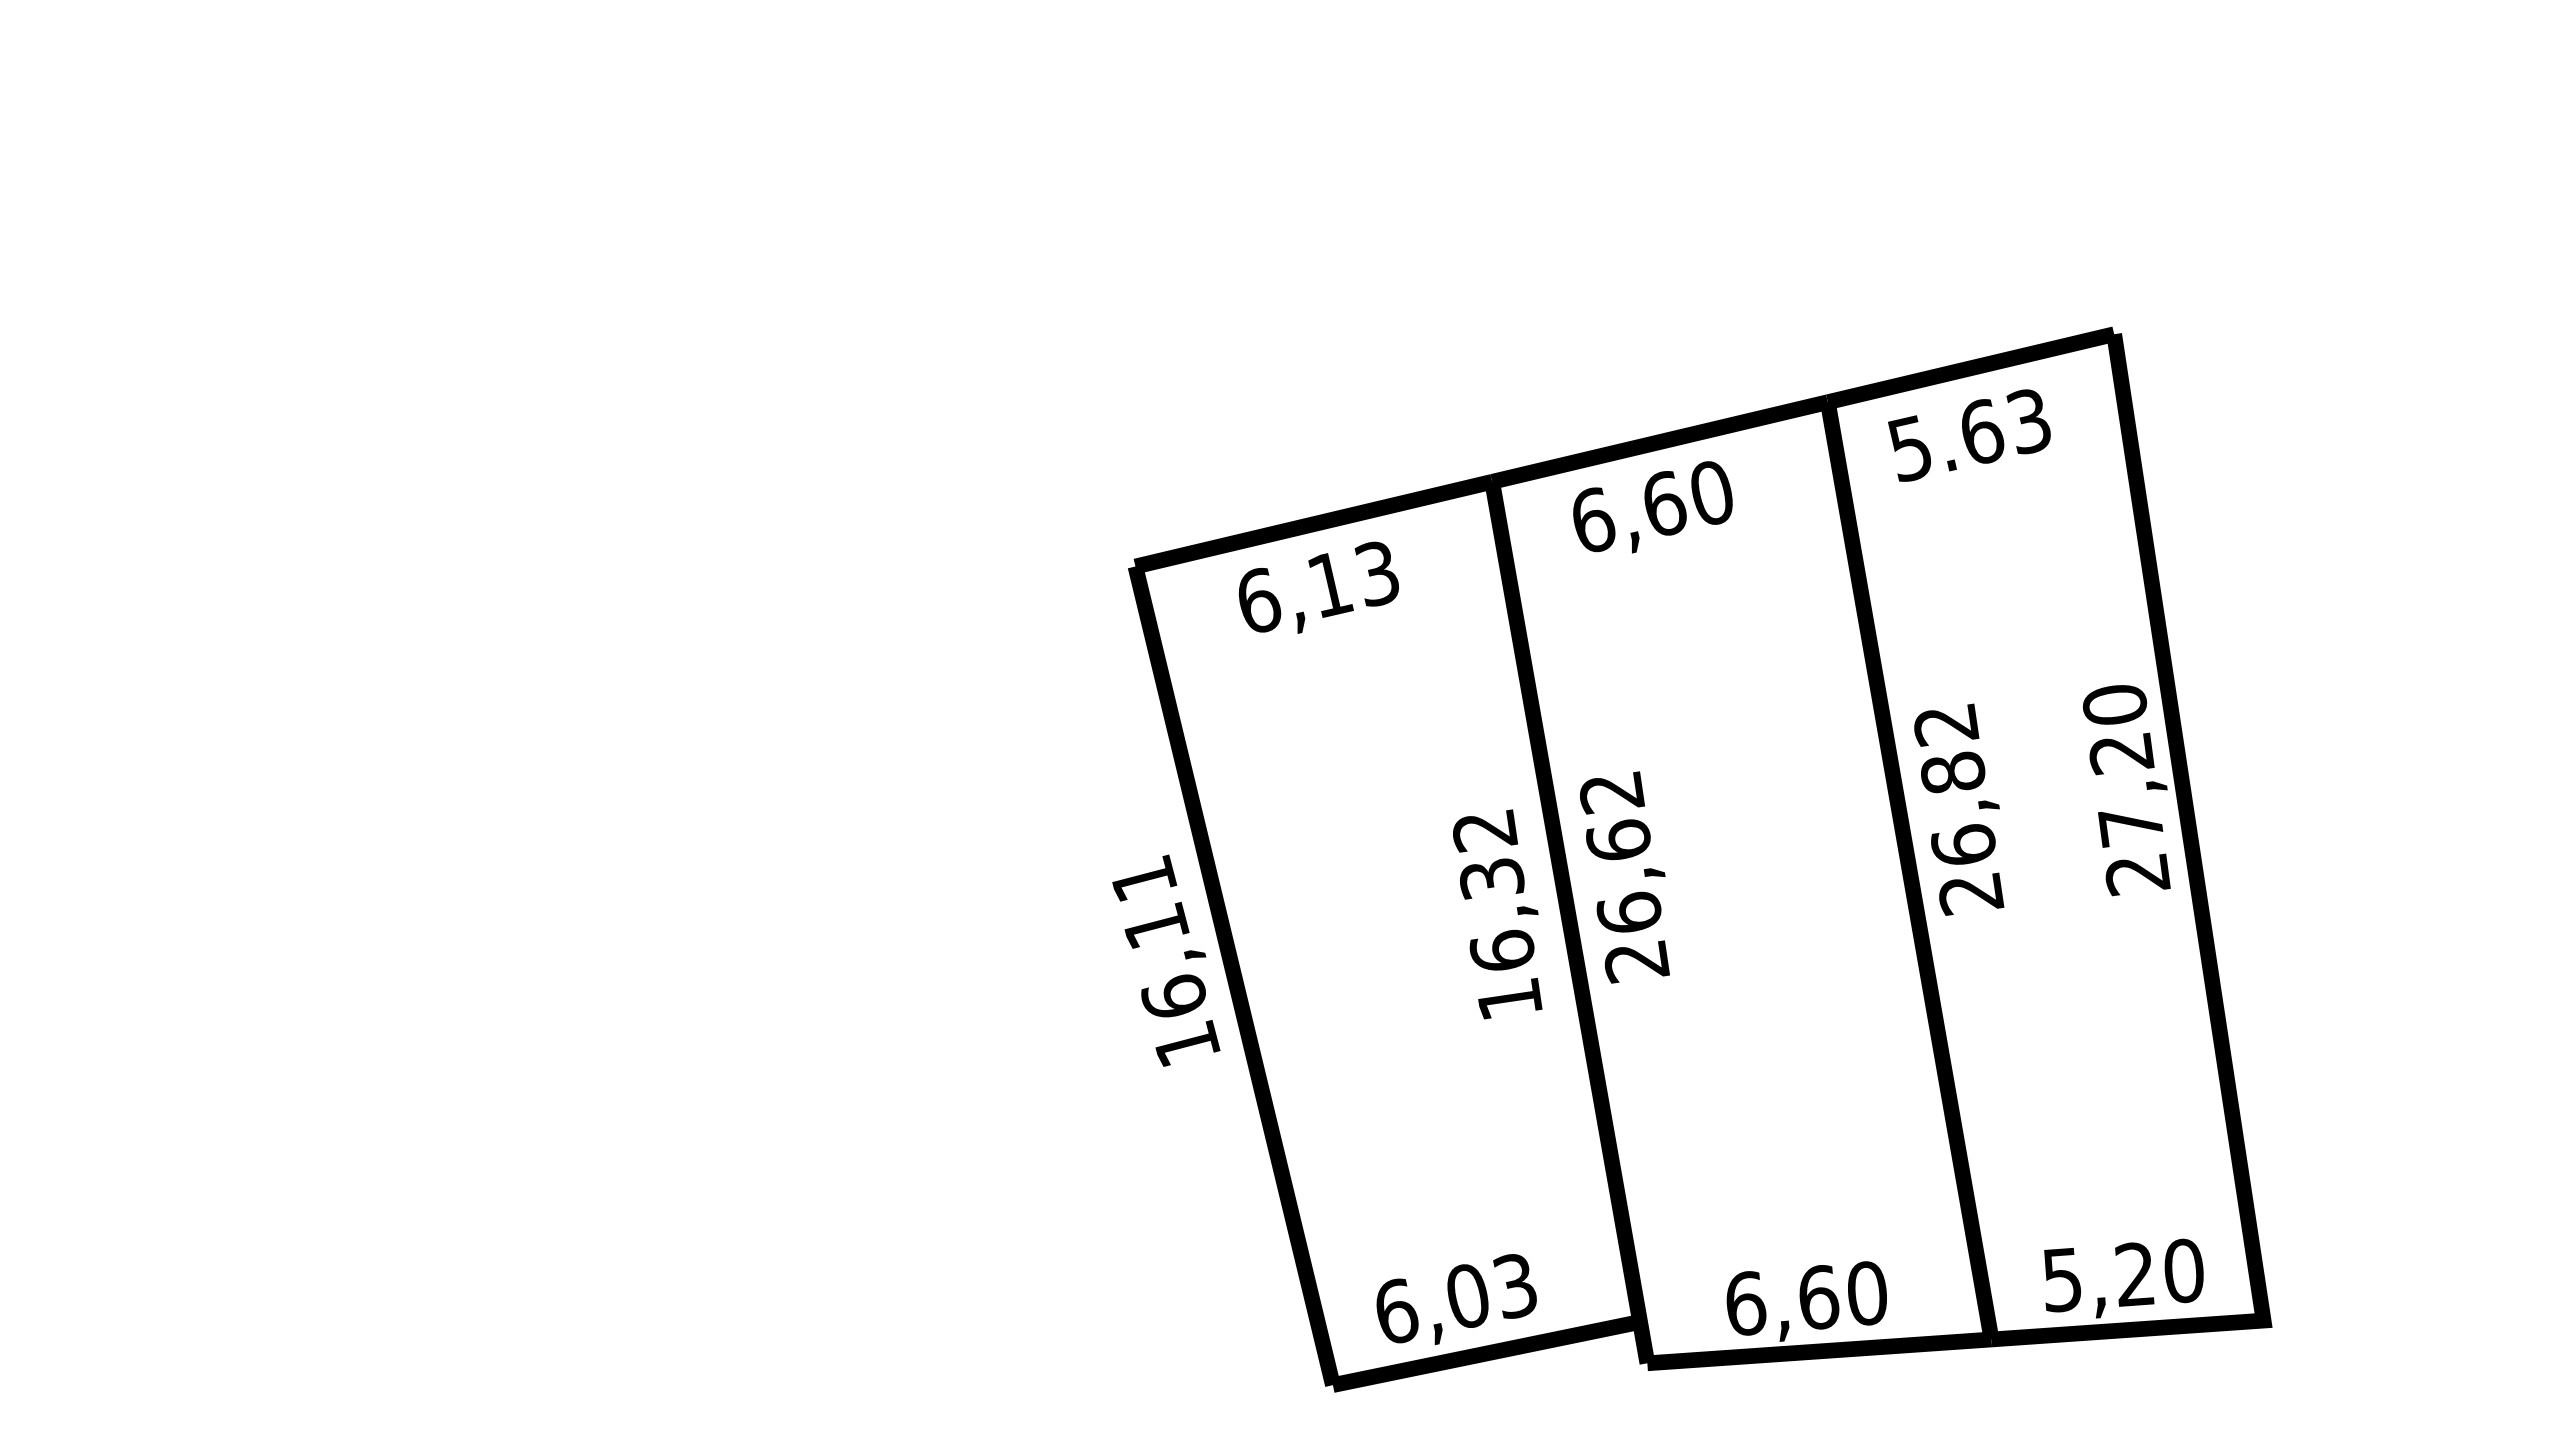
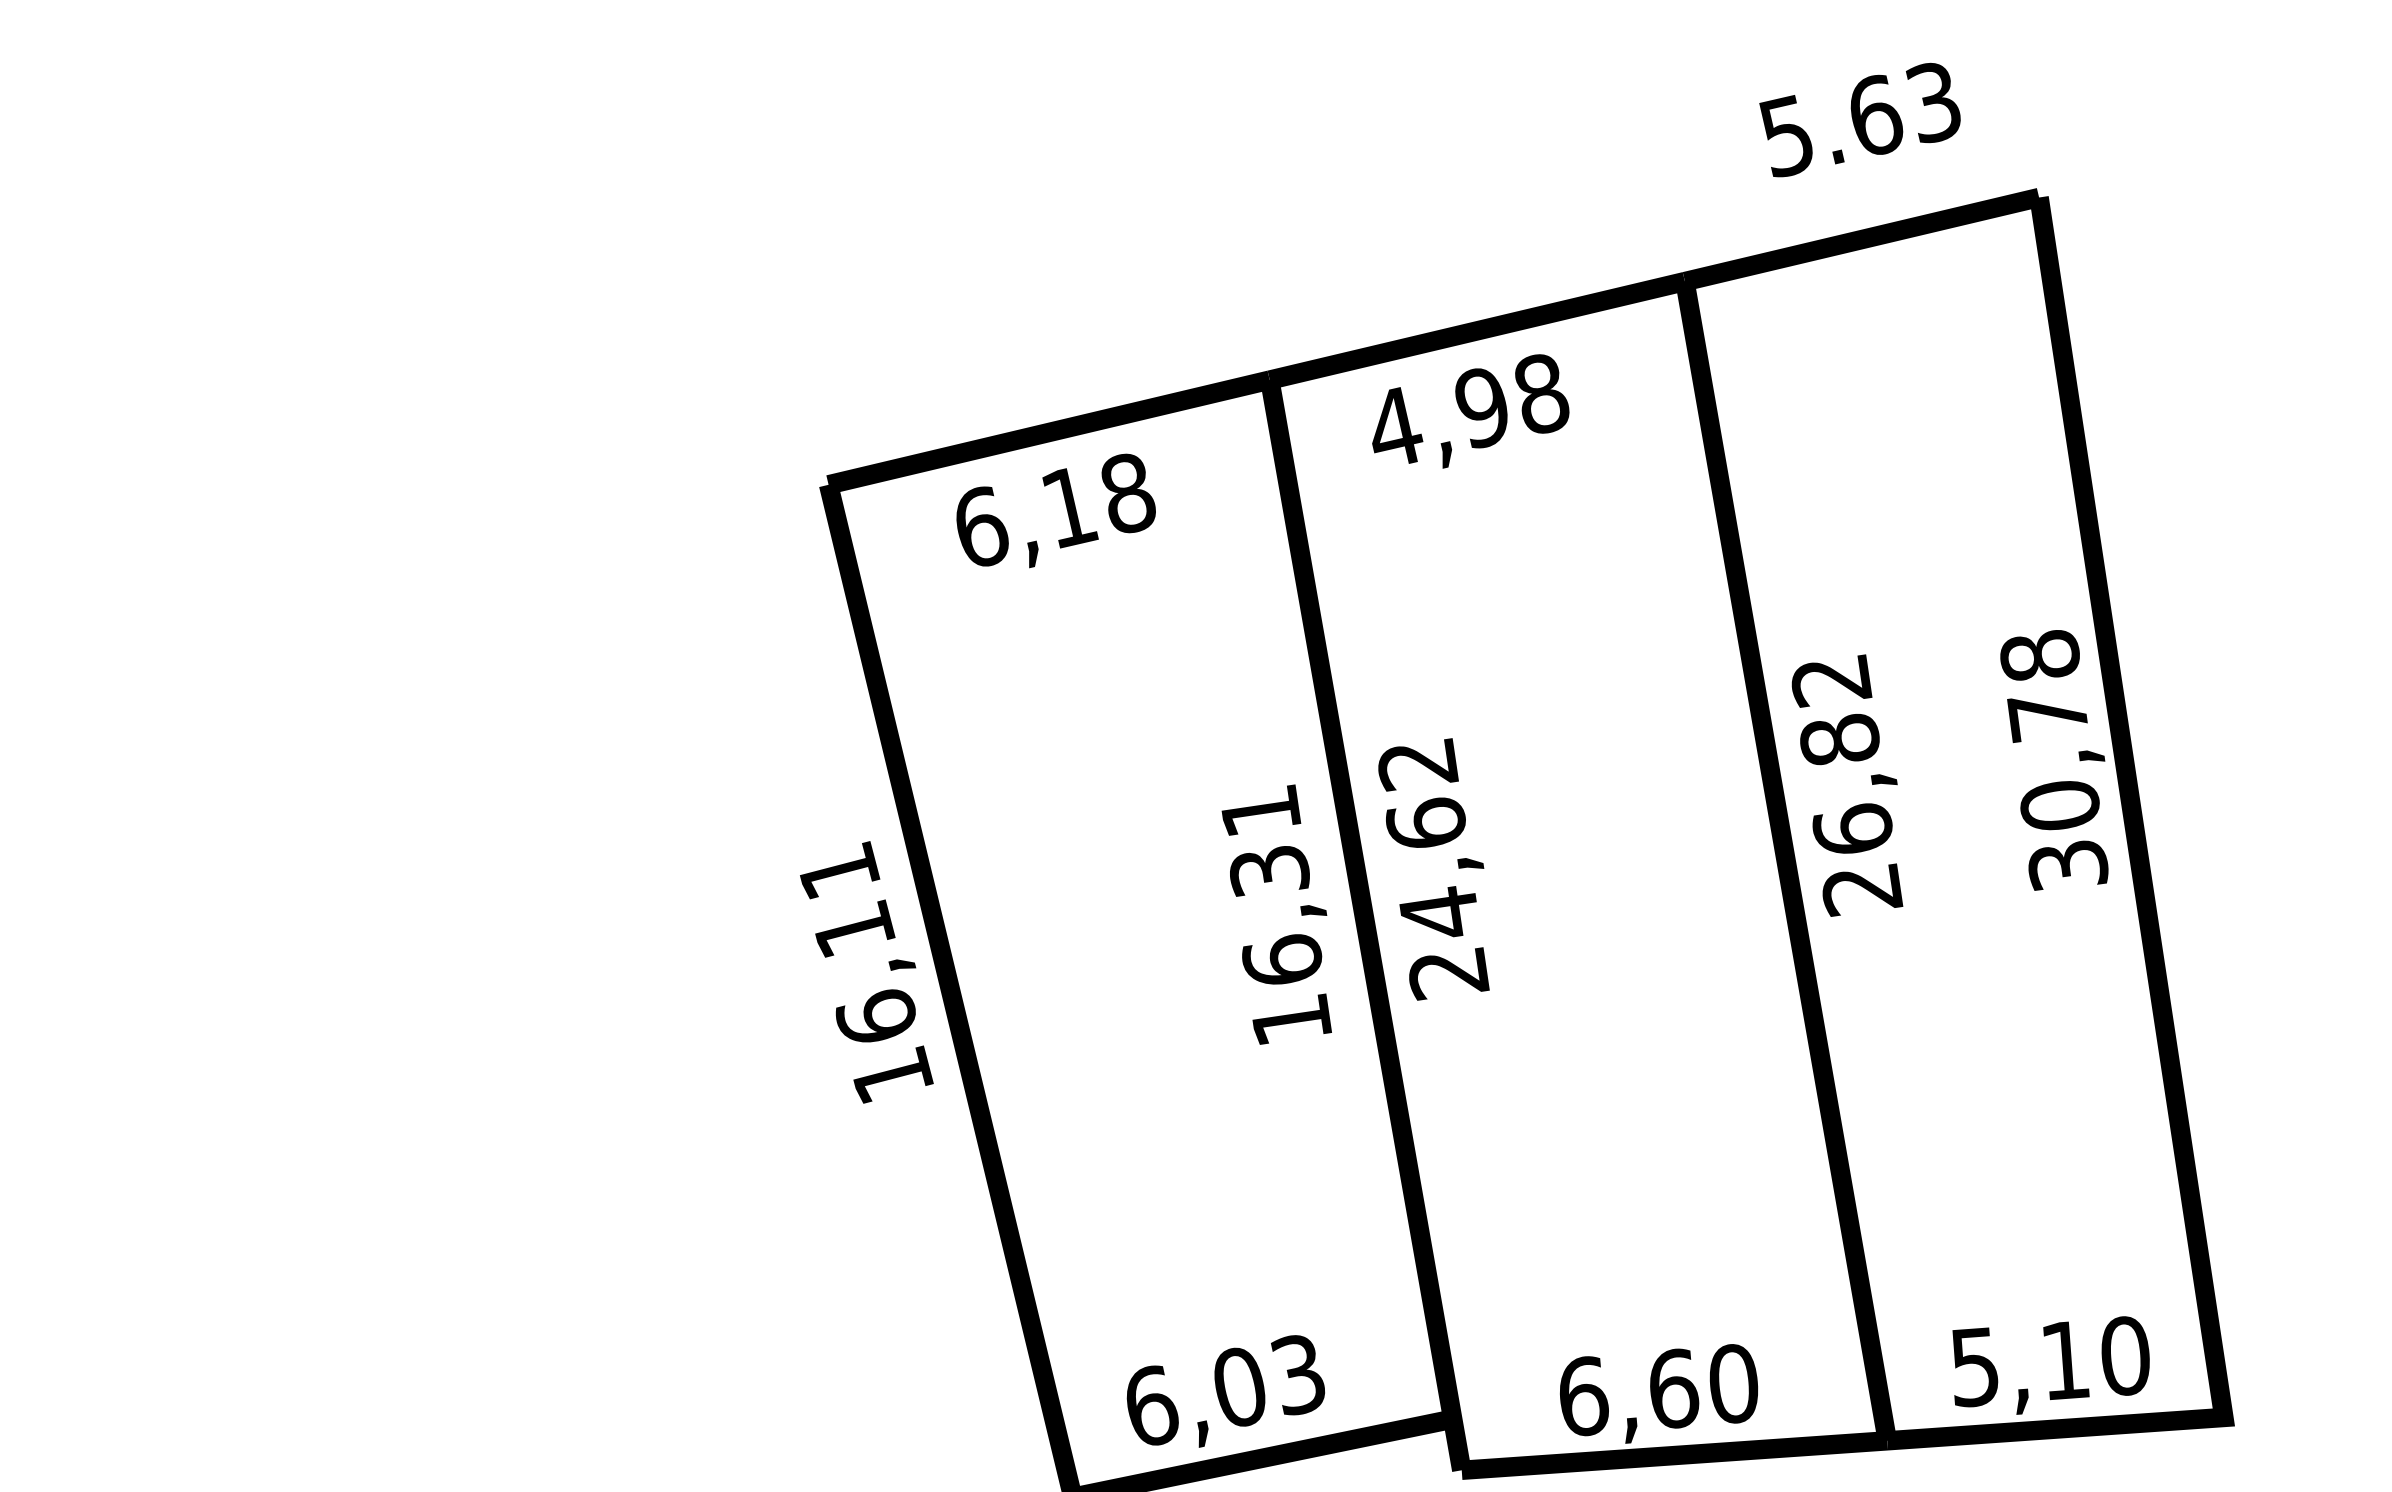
text: (1969, 435) -> (1860, 119), moved
text: (1653, 506) -> (1469, 410), 6,60 -> 4,98
text: (1377, 573) -> (1127, 493), 6,13 -> 6,18
text: (2126, 790) -> (2054, 761), 27,20 -> 30,78
text: (1485, 830) -> (1261, 811), 16,32 -> 16,31
text: (1628, 911) -> (1438, 911), 26,62 -> 24,62
text: (2134, 1274) -> (2064, 1360), 5,20 -> 5,10

